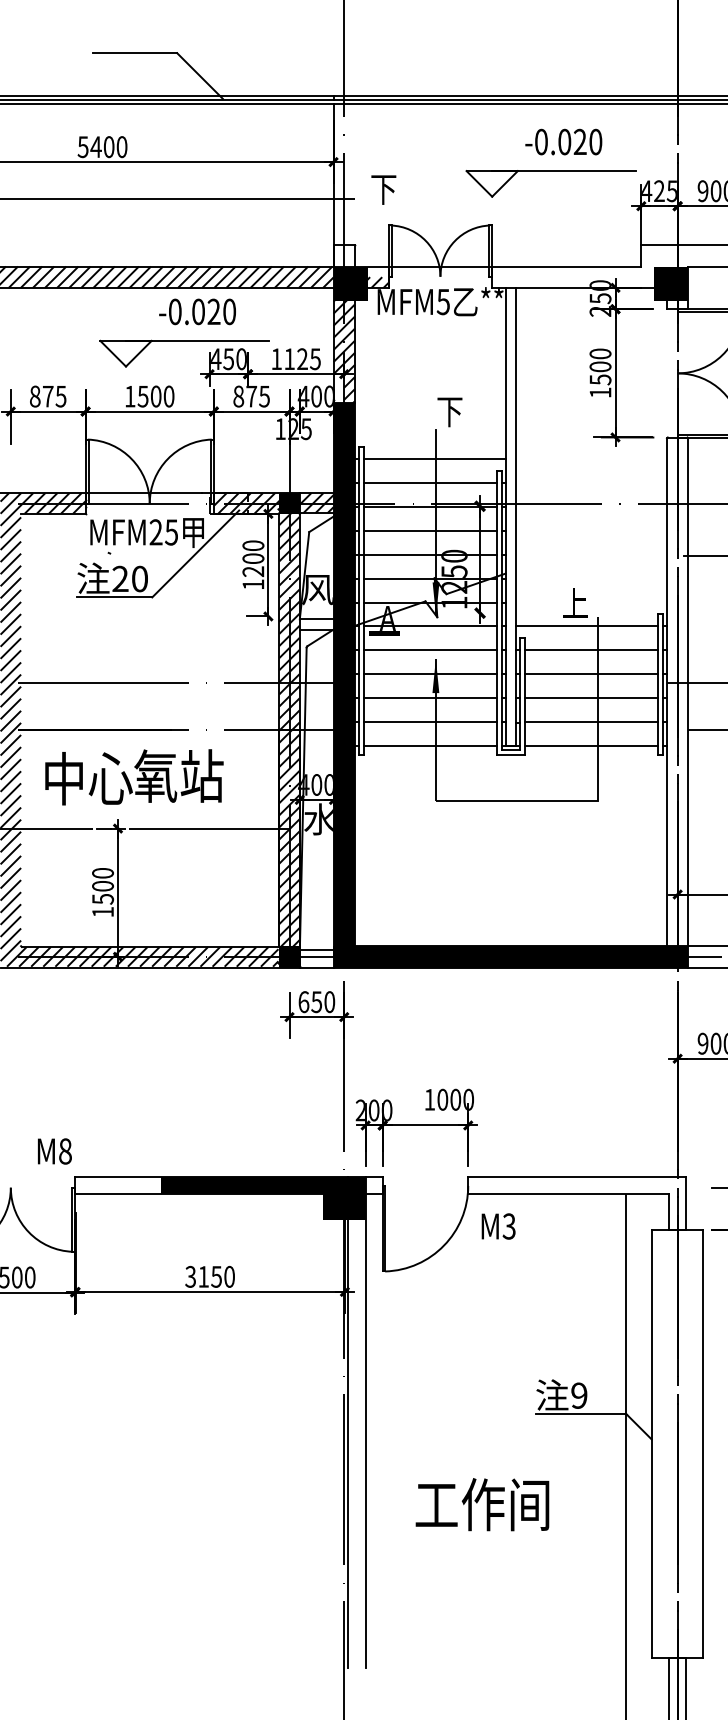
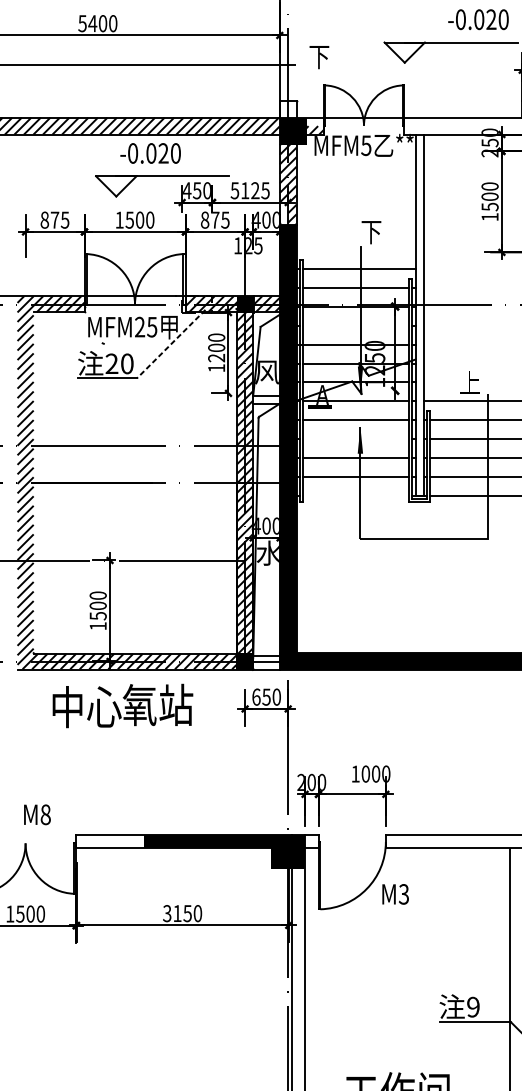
text: (563, 141) -> (478, 19), moved
text: (197, 311) -> (150, 153), moved
text: (276, 359) -> (234, 190), 1125 -> 5125
line: (430, 530) -> (356, 325), removed
line: (195, 554) -> (171, 344), solid -> dashed
line: (430, 674) -> (356, 439), removed
line: (430, 746) -> (356, 495), removed
text: (134, 777) -> (123, 706), moved
text: (54, 1151) -> (37, 814), moved
text: (498, 1226) -> (395, 894), moved

